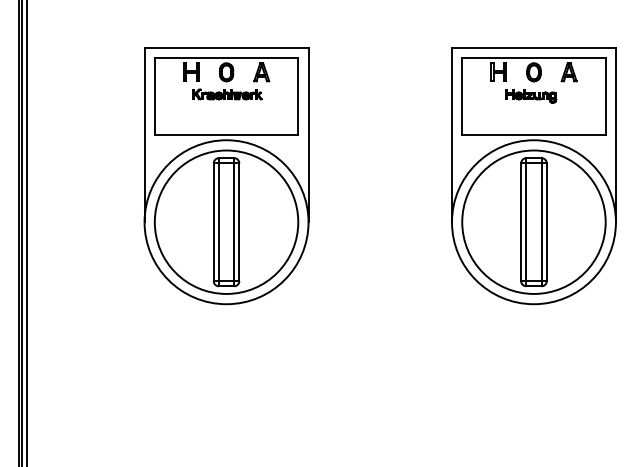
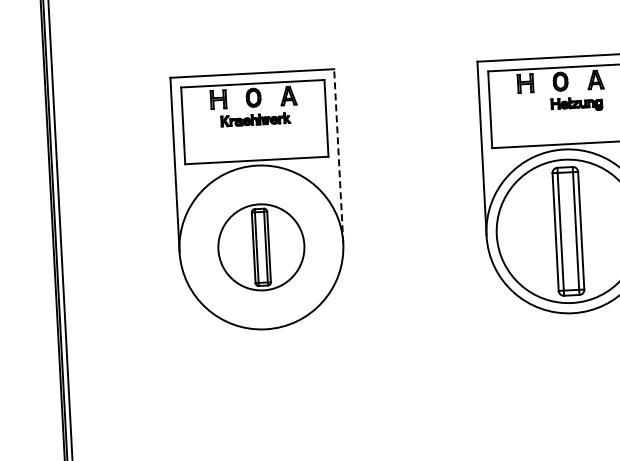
part: (531, 96) -> (577, 105), moved
line: (308, 134) -> (338, 155), solid -> dashed
part: (226, 221) -> (261, 246), size x0.6

